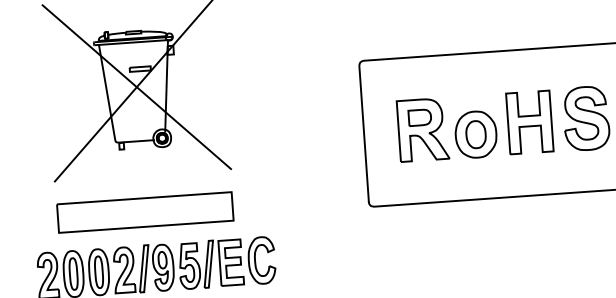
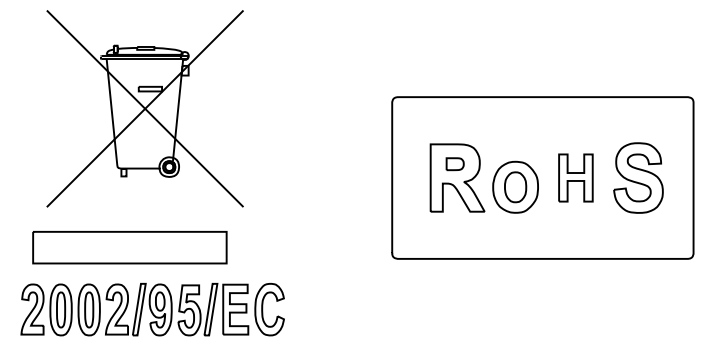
part: (420, 116) -> (455, 163), size x0.7
part: (529, 122) -> (575, 177), size x0.7
part: (144, 212) -> (129, 247), moved

